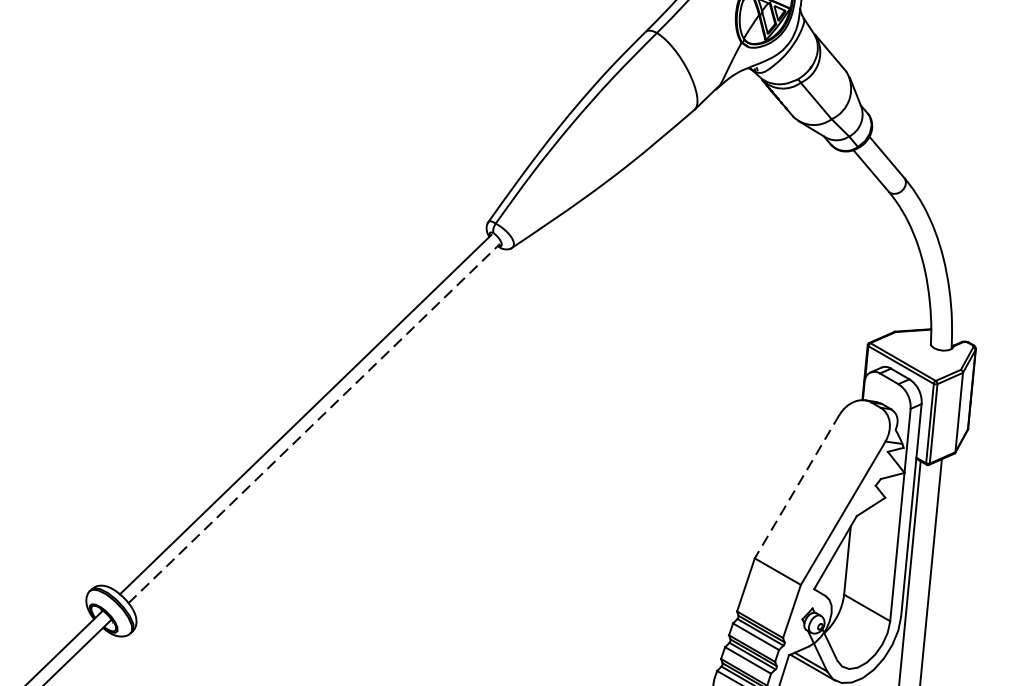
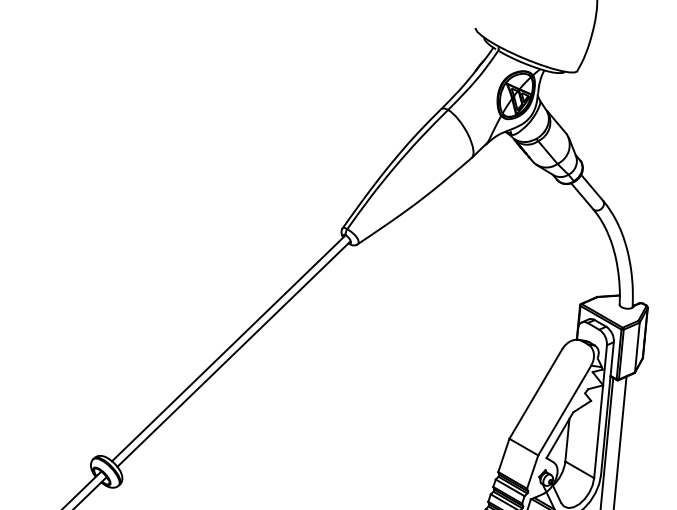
line: (314, 423) -> (233, 354), dashed -> solid
line: (796, 487) -> (535, 394), dashed -> solid

